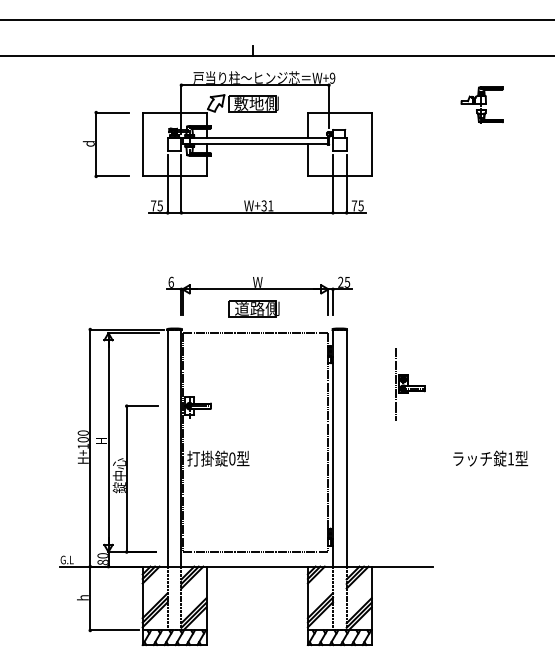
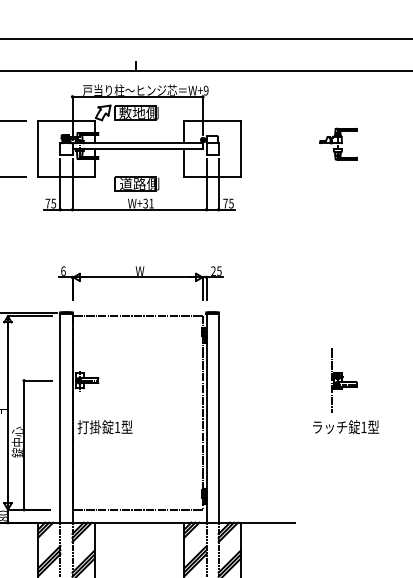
part: (481, 104) -> (337, 143), moved
part: (253, 308) -> (136, 183), moved
part: (410, 384) -> (344, 381), moved
text: (232, 458) -> (117, 427), 0 -> 1

